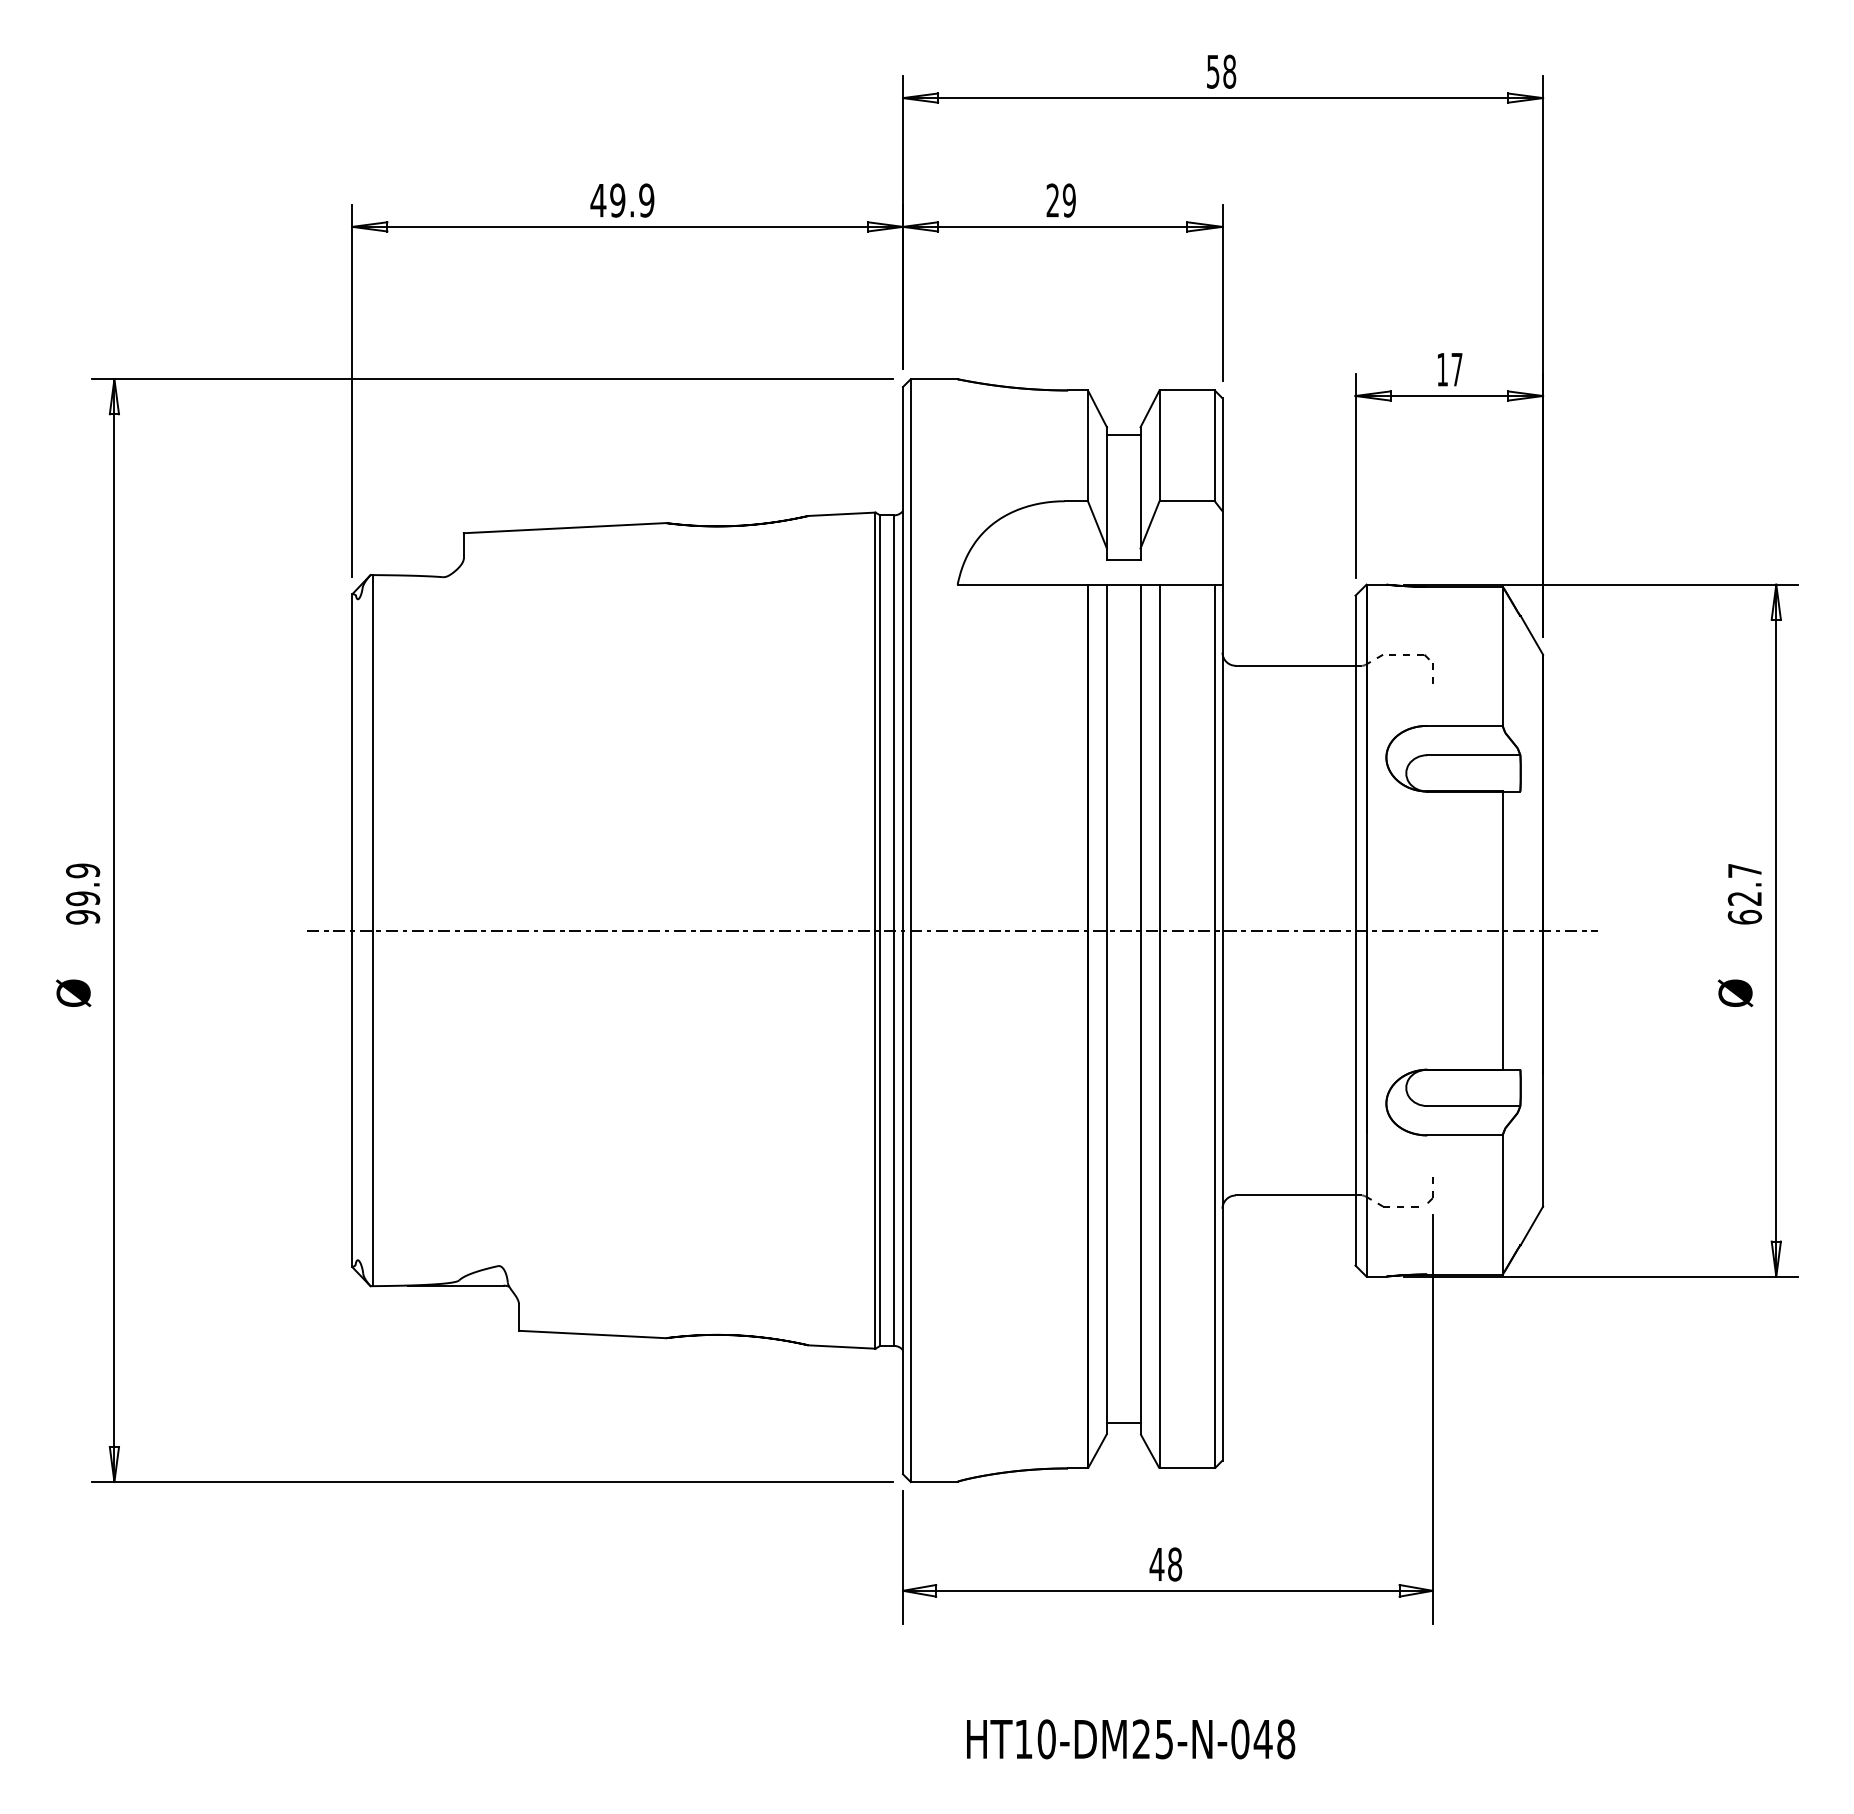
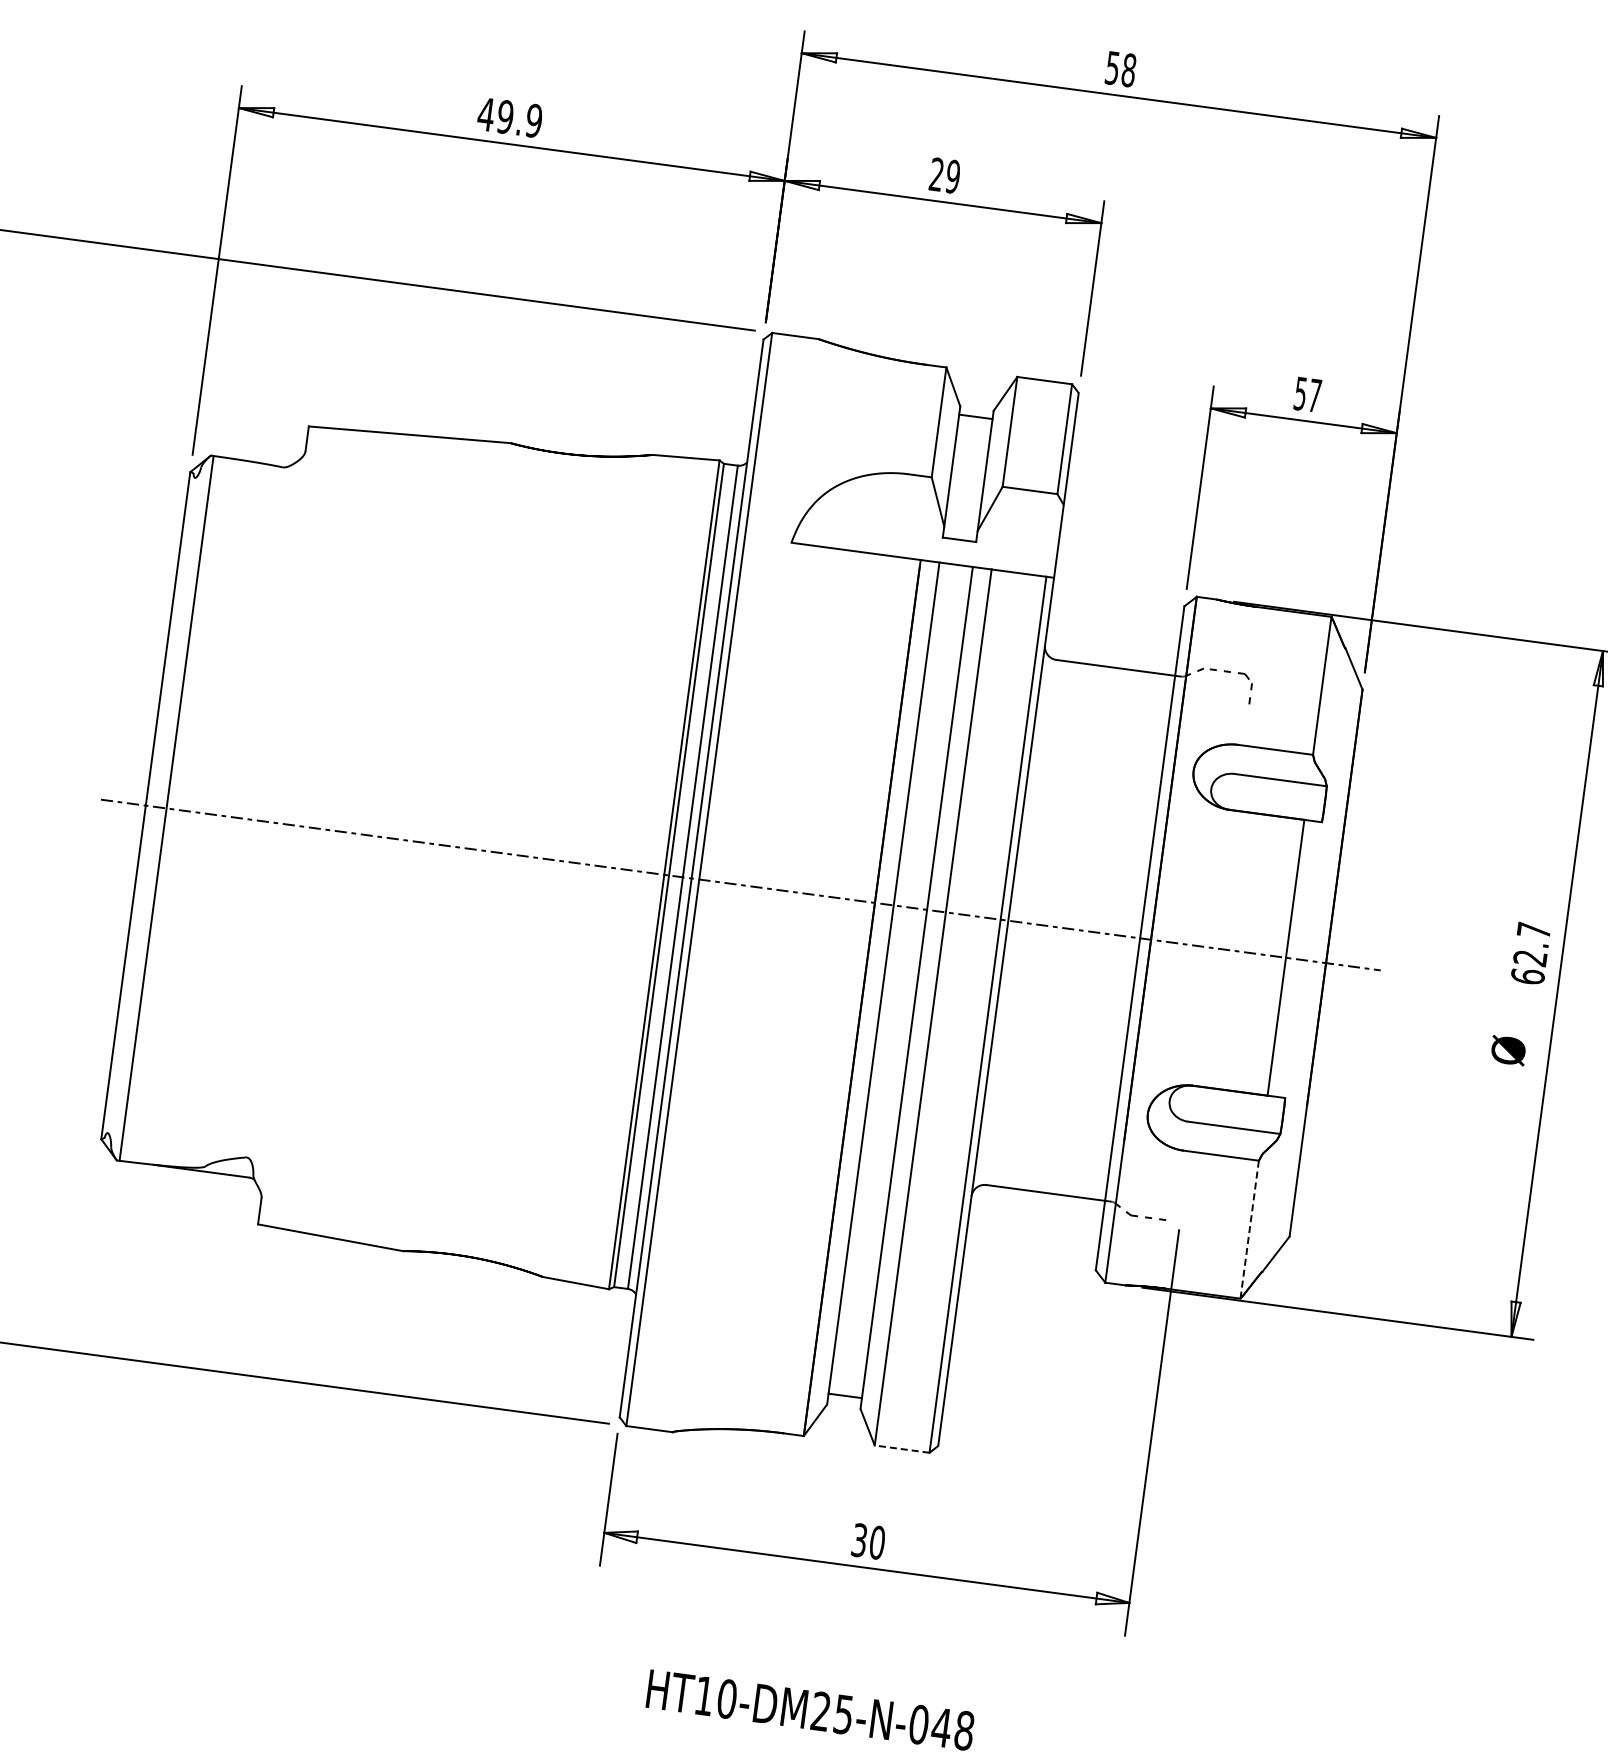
text: (1442, 369) -> (1300, 393), 17 -> 57
part: (1430, 1190) -> (1180, 1205), removed
line: (1502, 1204) -> (1249, 1229), solid -> dashed
line: (1187, 1468) -> (902, 1449), solid -> dashed
text: (1165, 1564) -> (867, 1541), 48 -> 30

